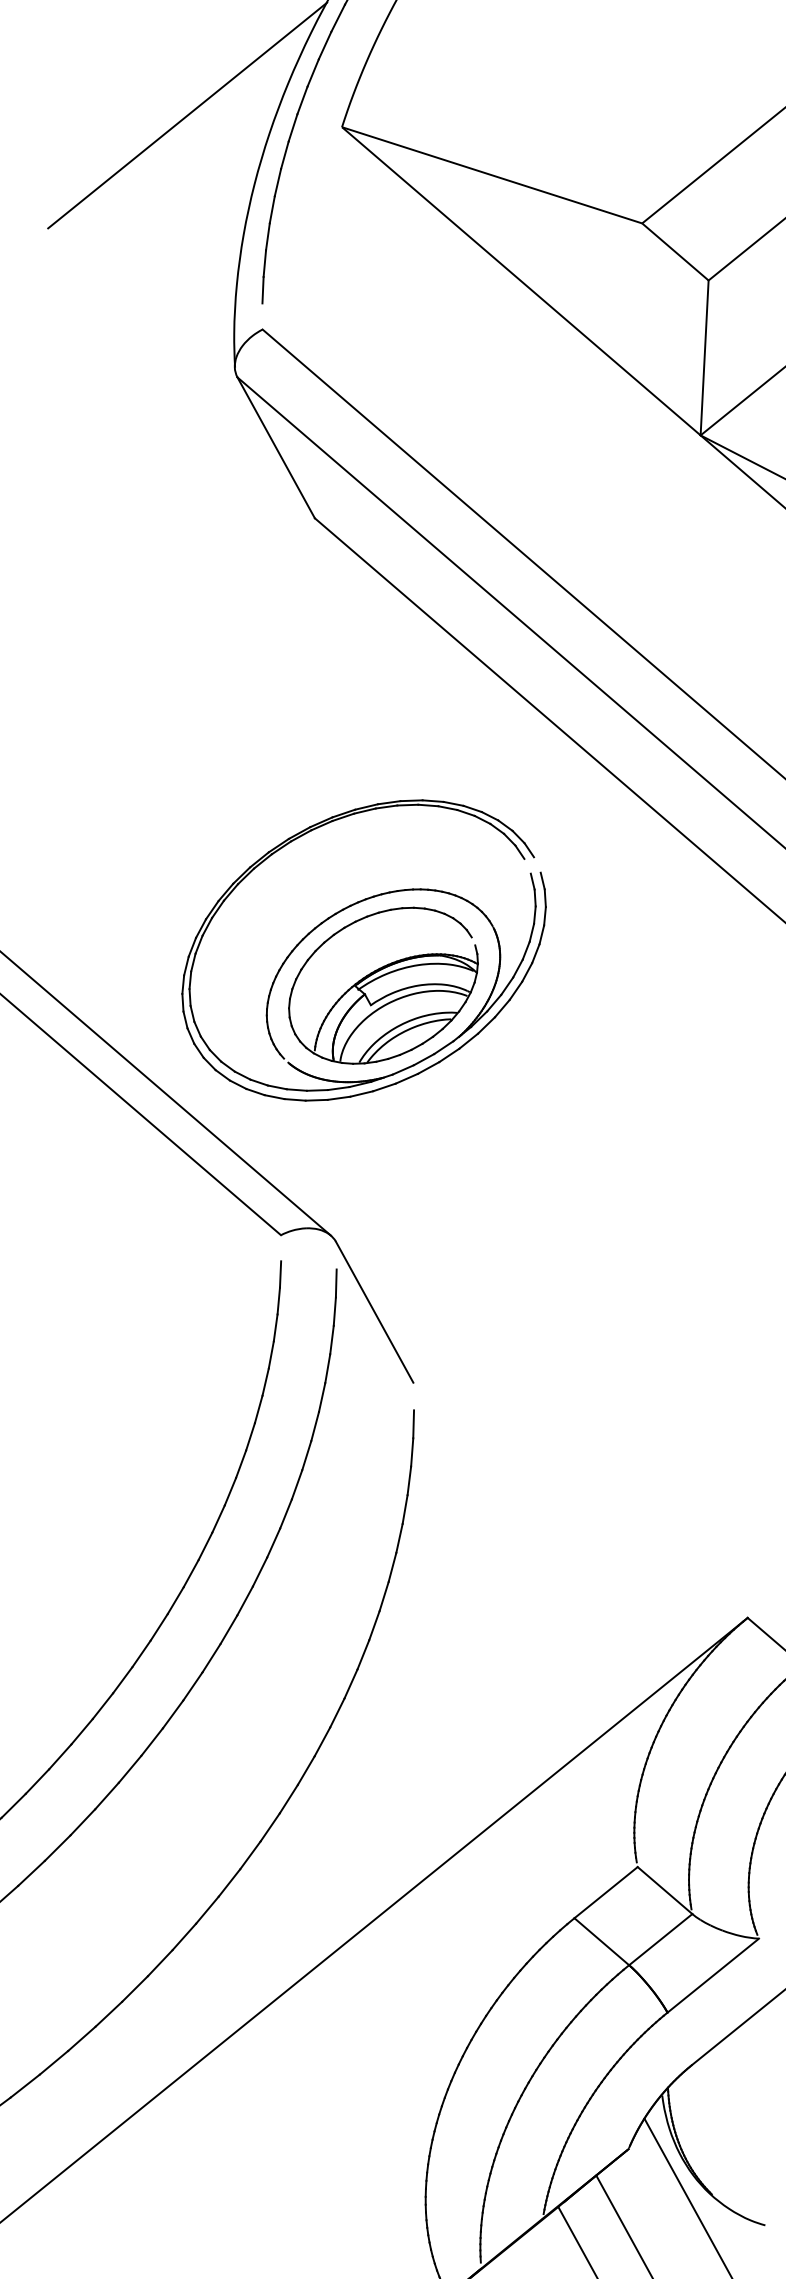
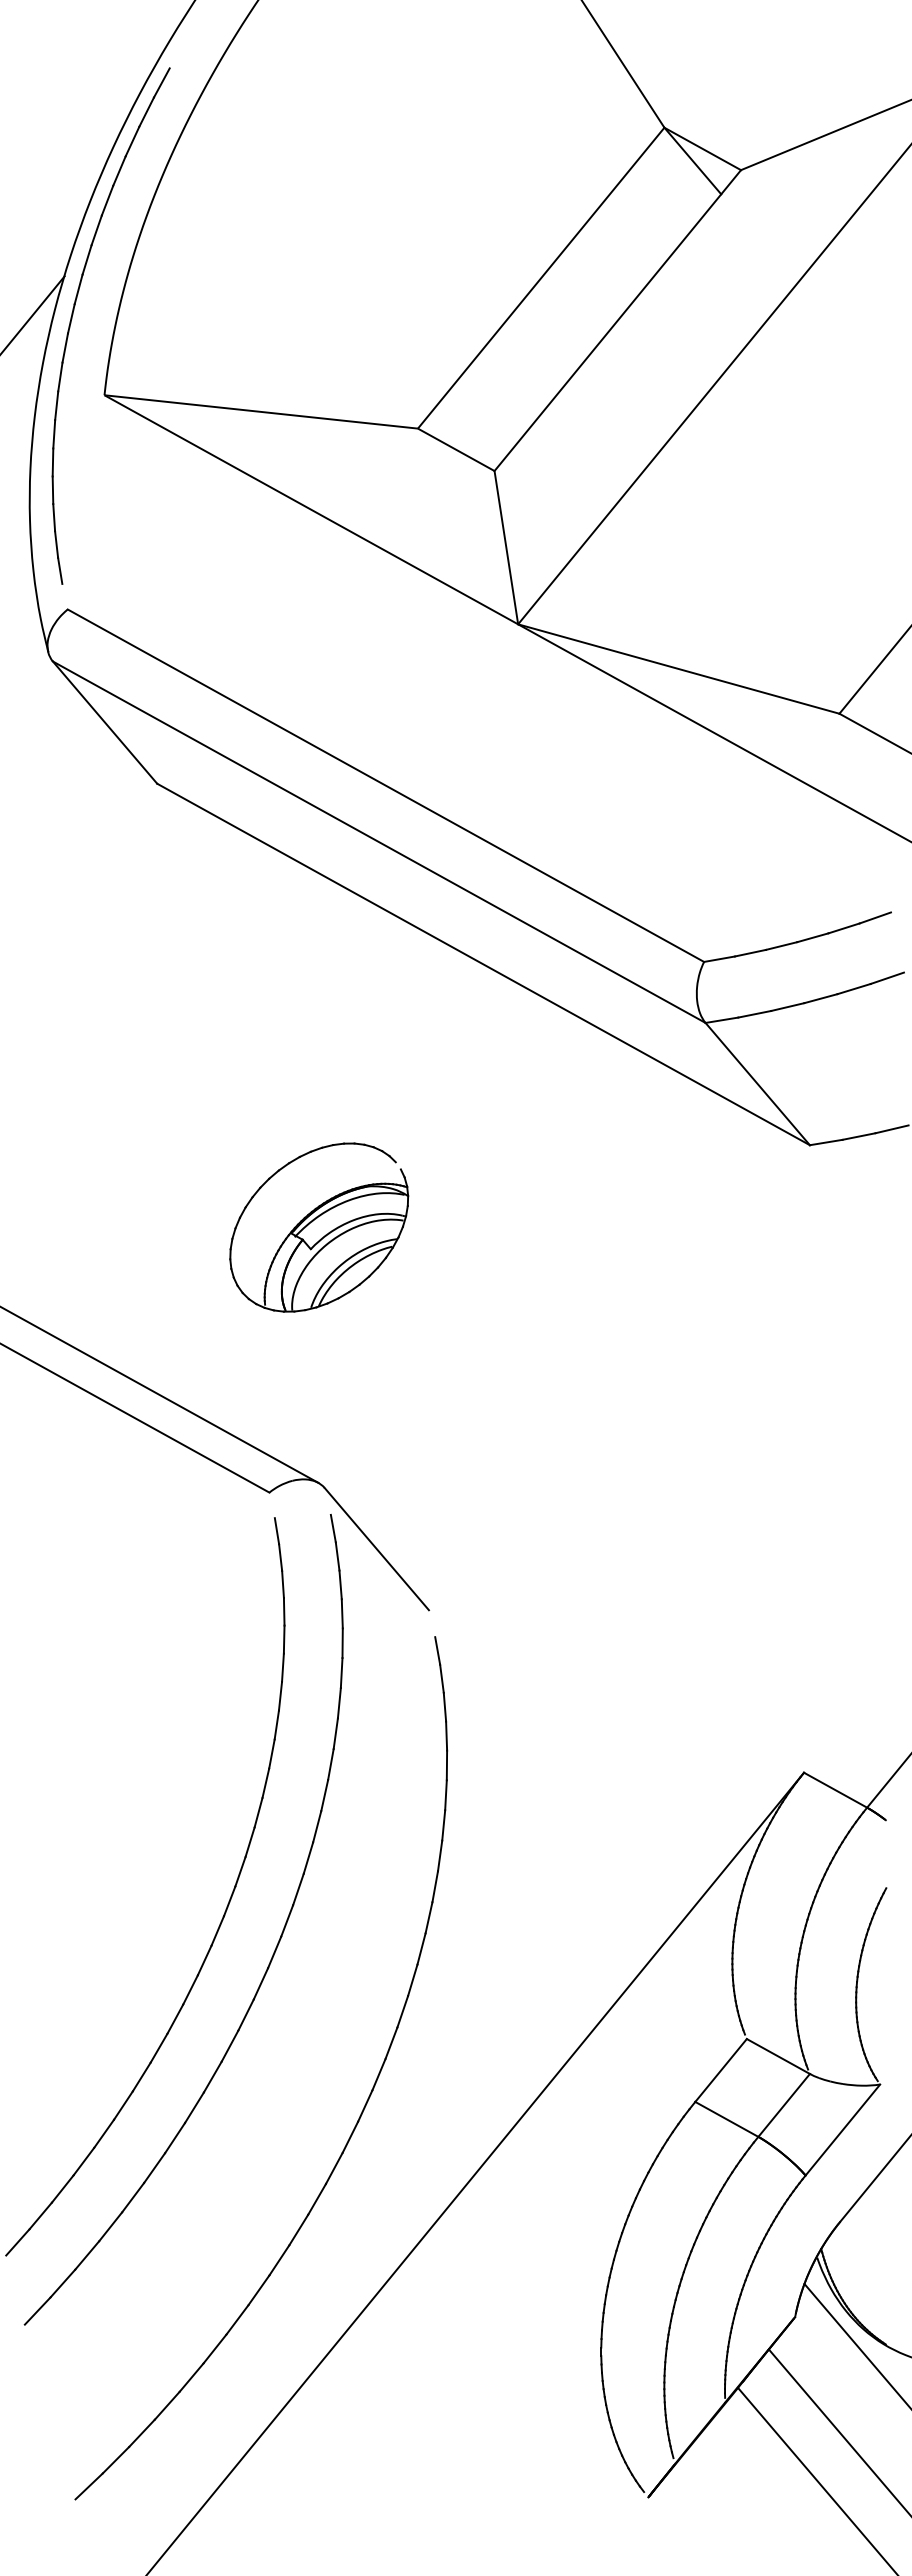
part: (340, 912) -> (262, 1164), removed

